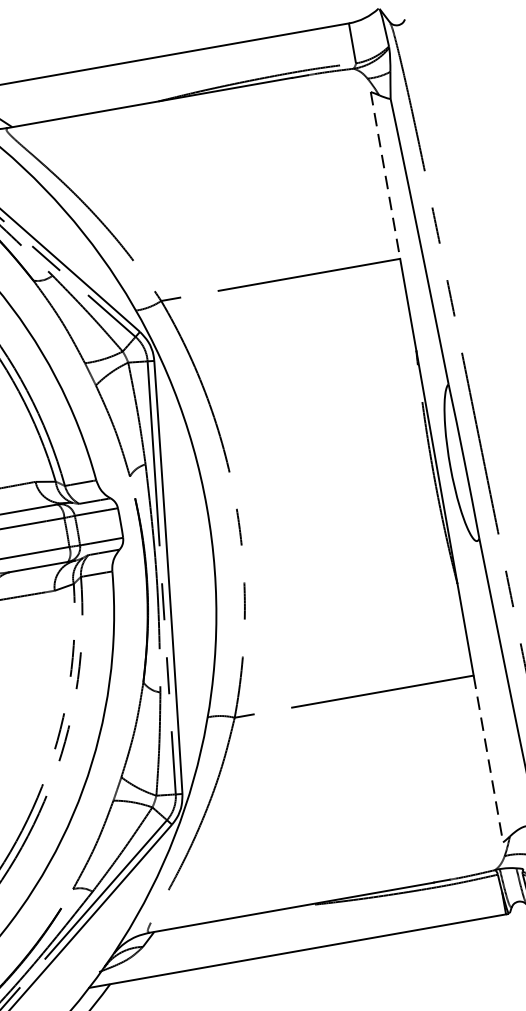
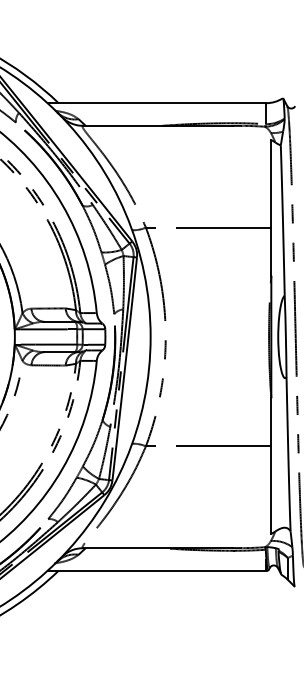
line: (385, 174) -> (271, 183), dashed -> solid
line: (488, 759) -> (271, 490), dashed -> solid

